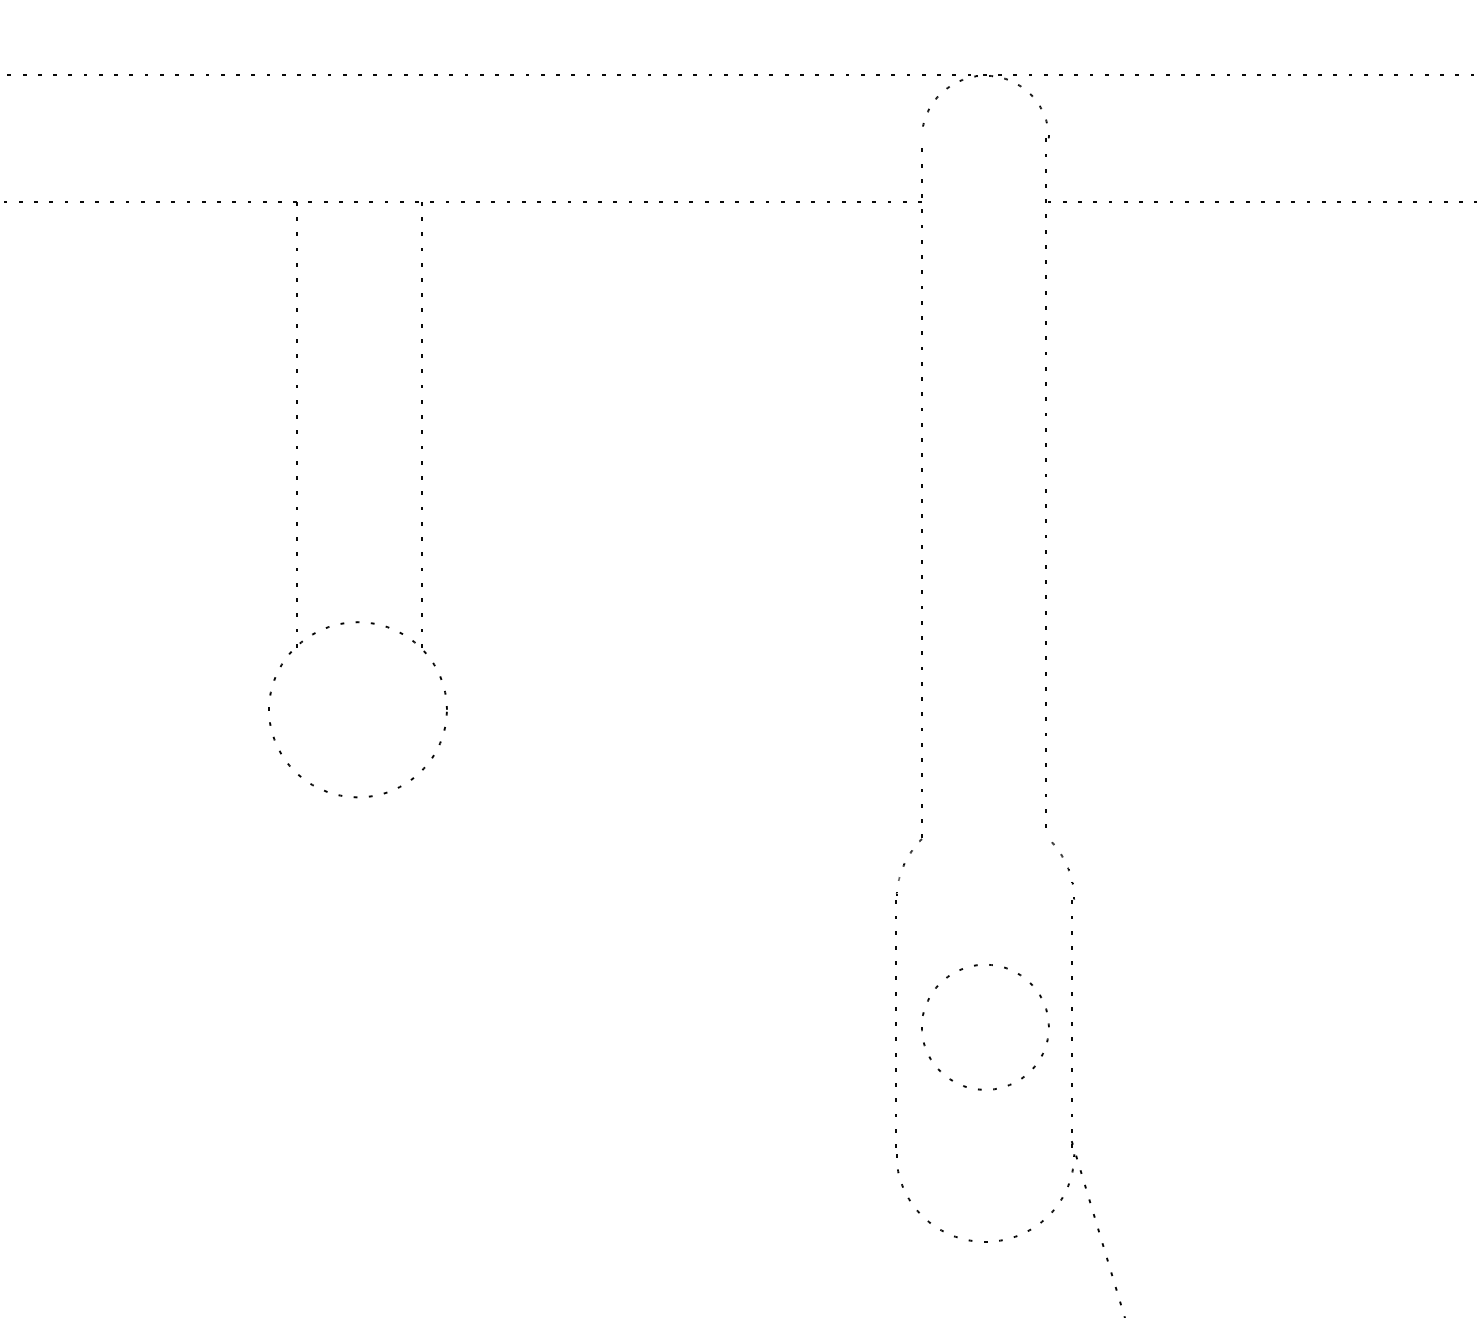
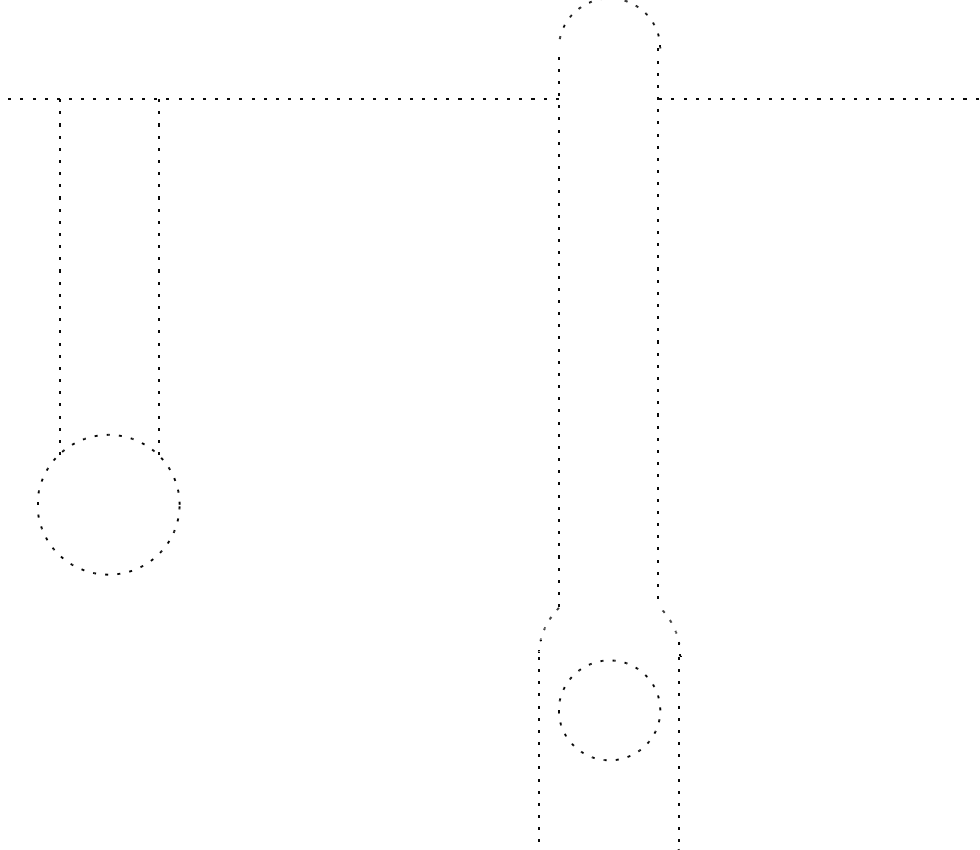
part: (1007, 1084) -> (627, 756), moved

